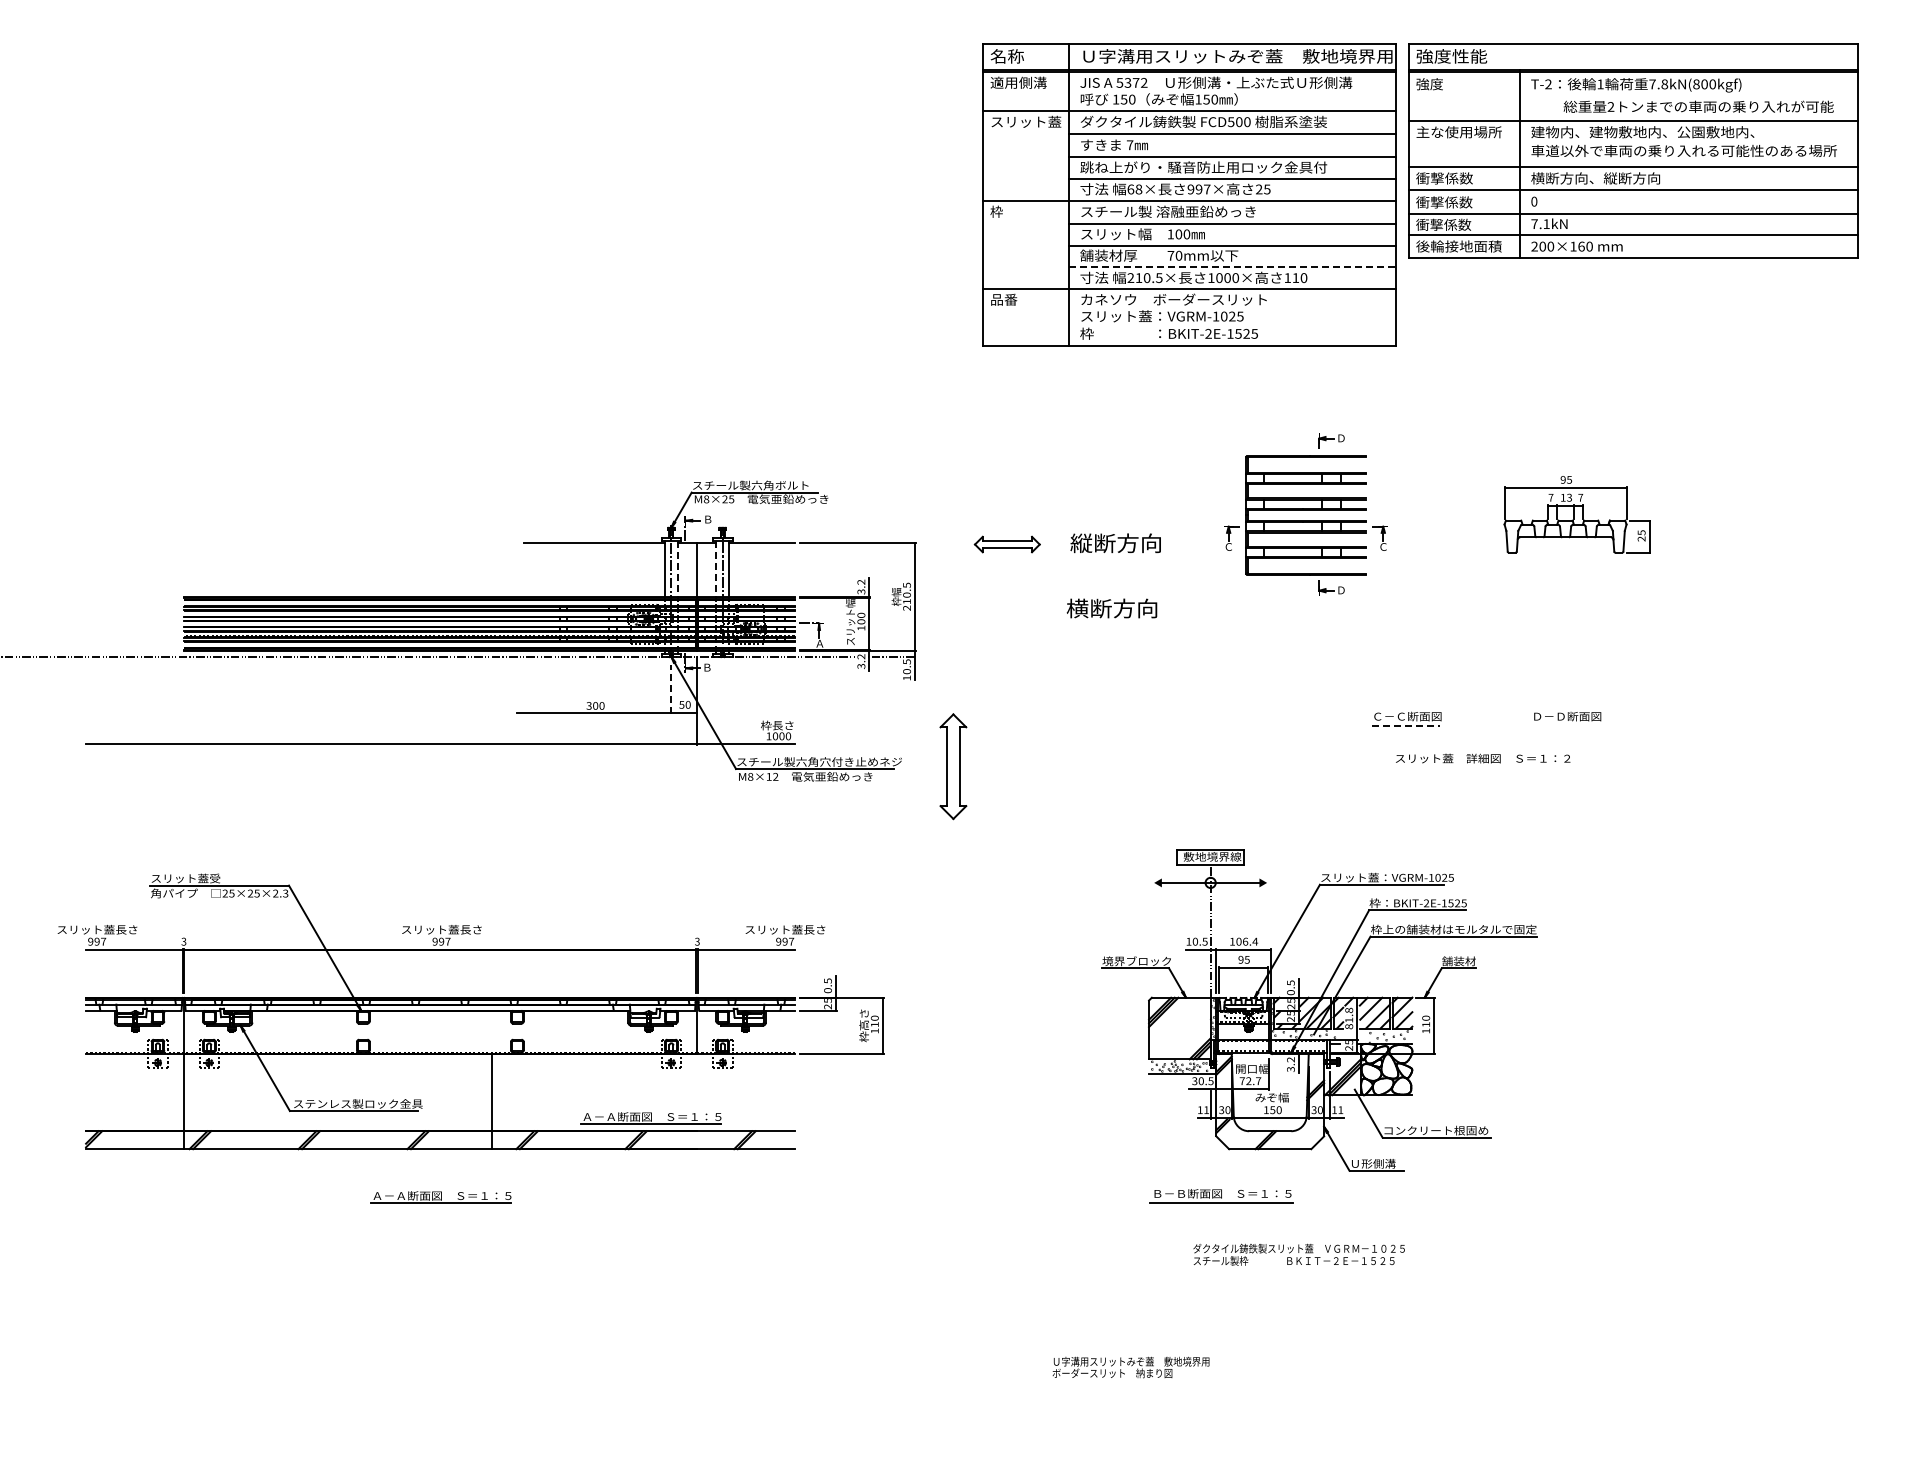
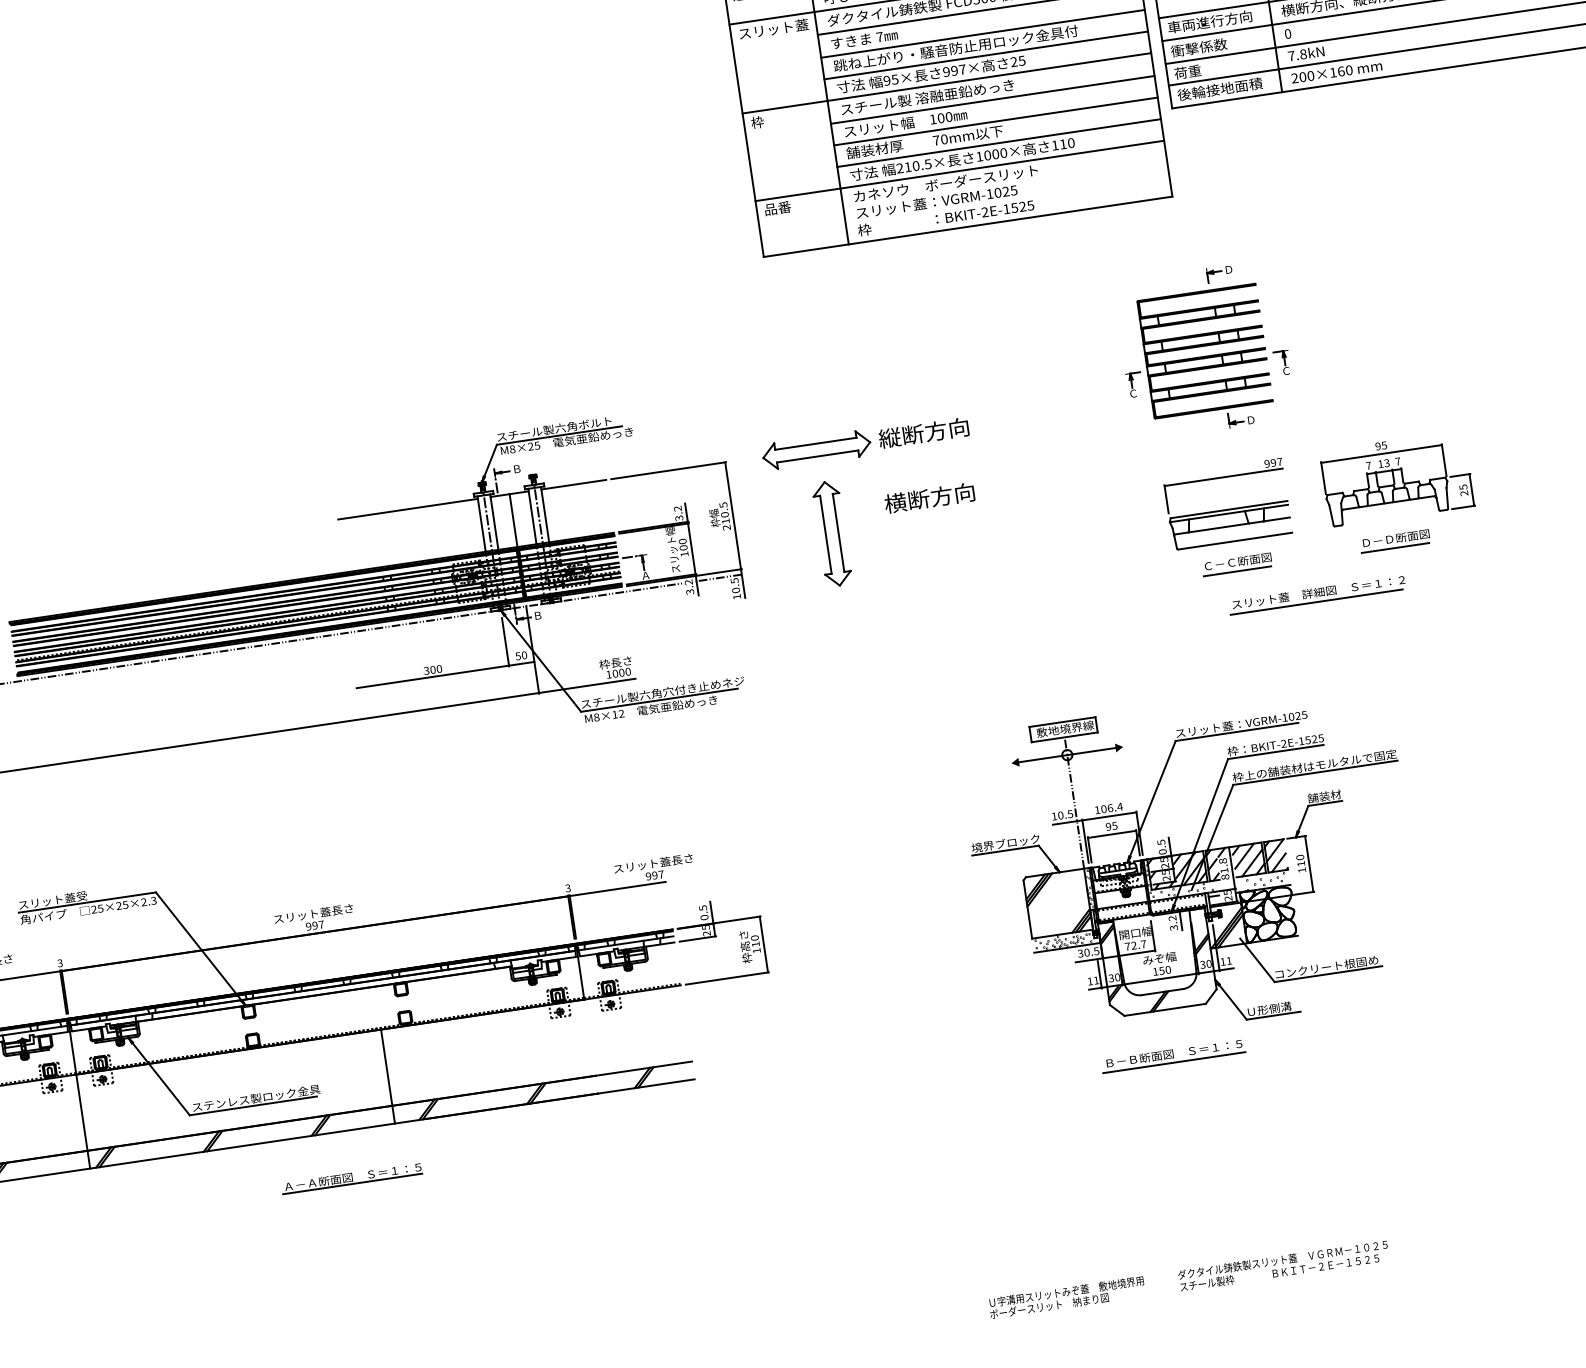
text: (1458, 178) -> (1209, 22), 衝撃係数 -> 車両進行方向
text: (1134, 189) -> (890, 80), 68× -> 95×
text: (1443, 224) -> (1201, 69), 衝撃係数 -> 荷重
text: (1546, 224) -> (1303, 54), 7.1kN -> 7.8kN
line: (1232, 267) -> (999, 143), dashed -> solid
part: (1305, 514) -> (1204, 350), moved
part: (1576, 514) -> (1396, 478), moved
part: (1007, 544) -> (816, 450), size x1.67
line: (677, 569) -> (494, 522), dashed -> solid
line: (716, 569) -> (532, 517), dashed -> solid
part: (1405, 658) -> (1227, 504), added
line: (671, 688) -> (505, 641), dashed -> solid
line: (1406, 725) -> (1238, 570), dashed -> solid
line: (1565, 725) -> (1395, 547), added
part: (953, 766) -> (832, 533), moved
line: (1479, 768) -> (1316, 602), added
part: (650, 1118) -> (547, 1070), removed
part: (1221, 1196) -> (1173, 1056), moved
text: (1298, 1254) -> (1283, 1265), moved
text: (1130, 1367) -> (1066, 1297), moved

